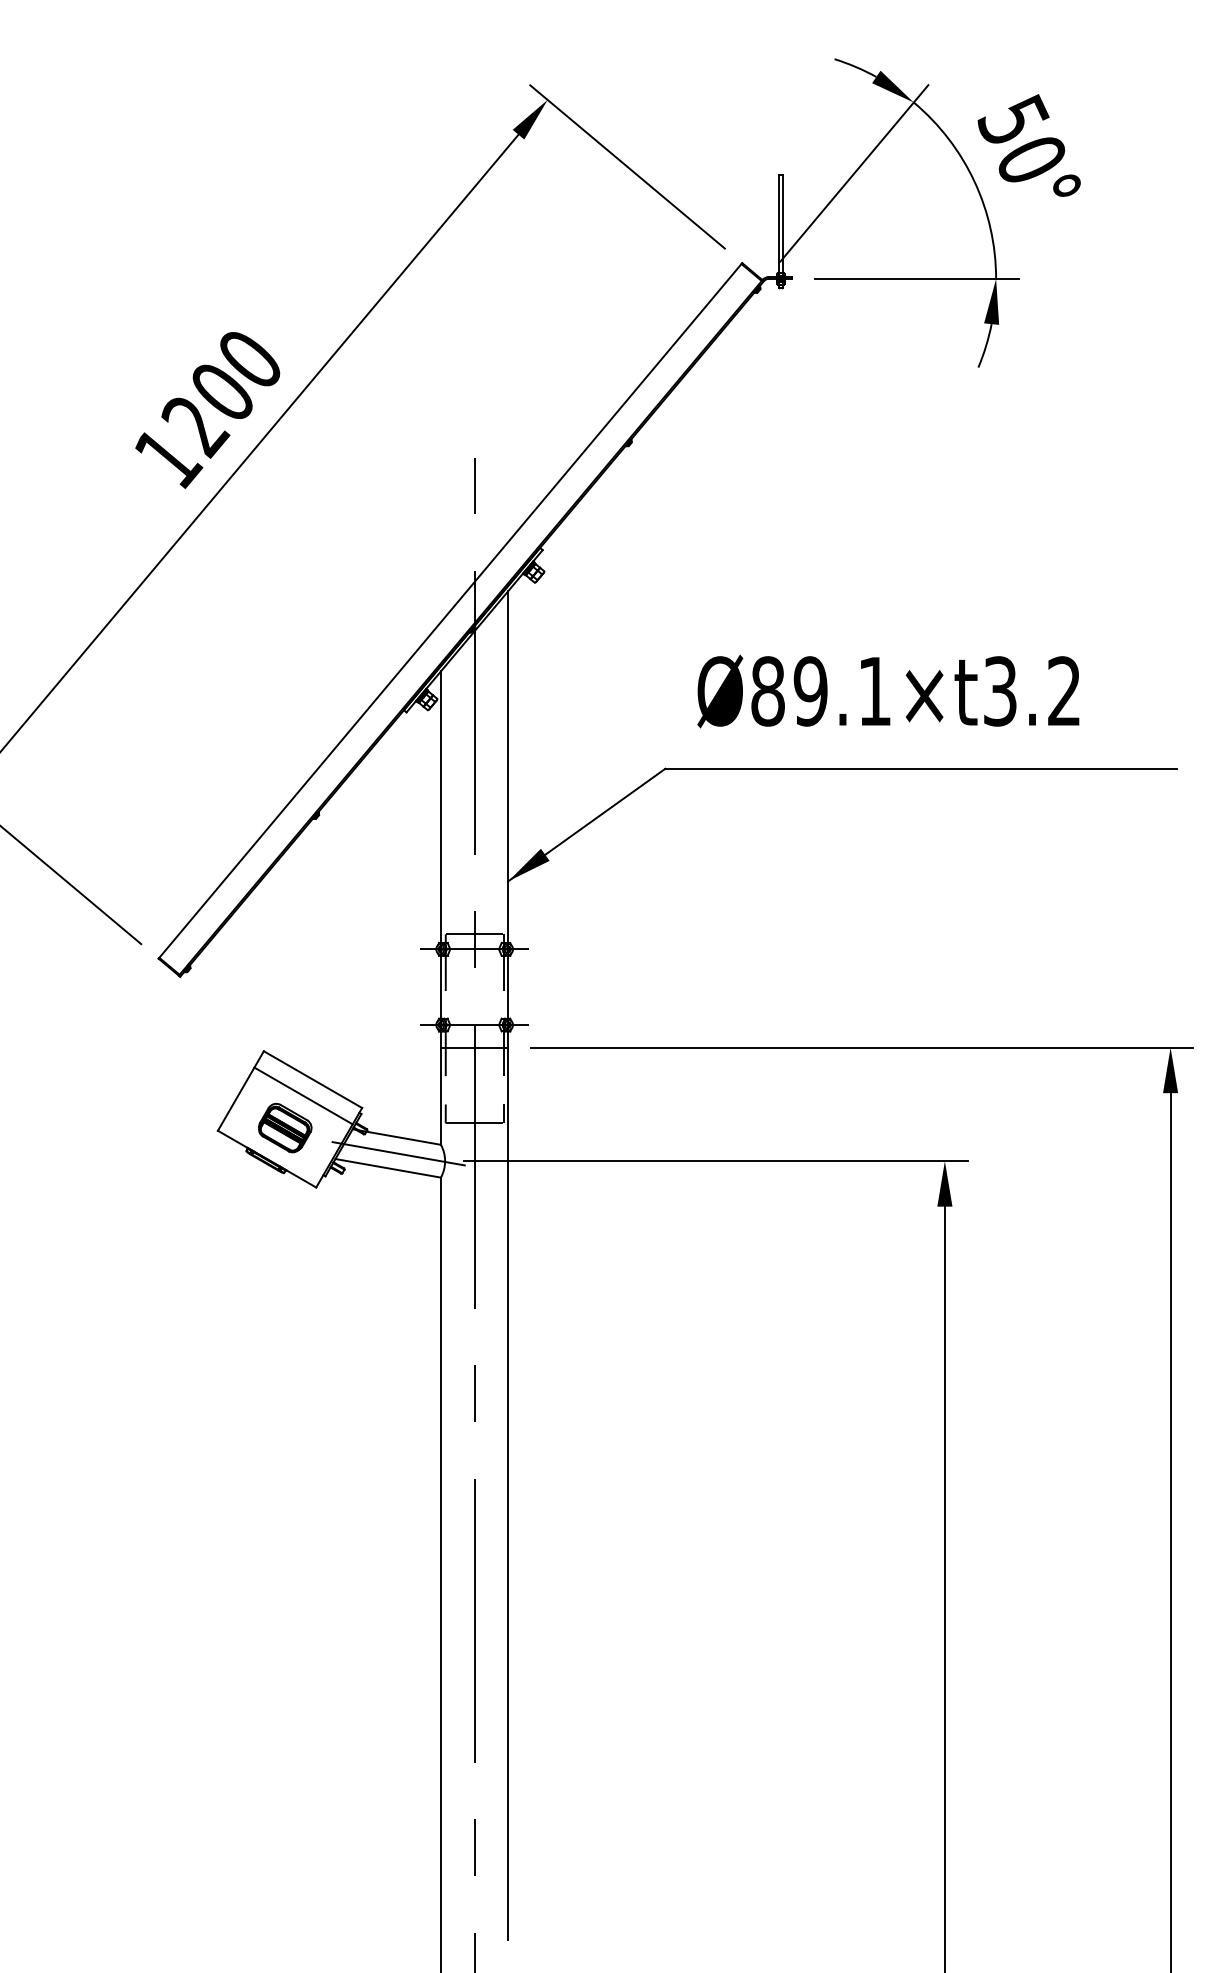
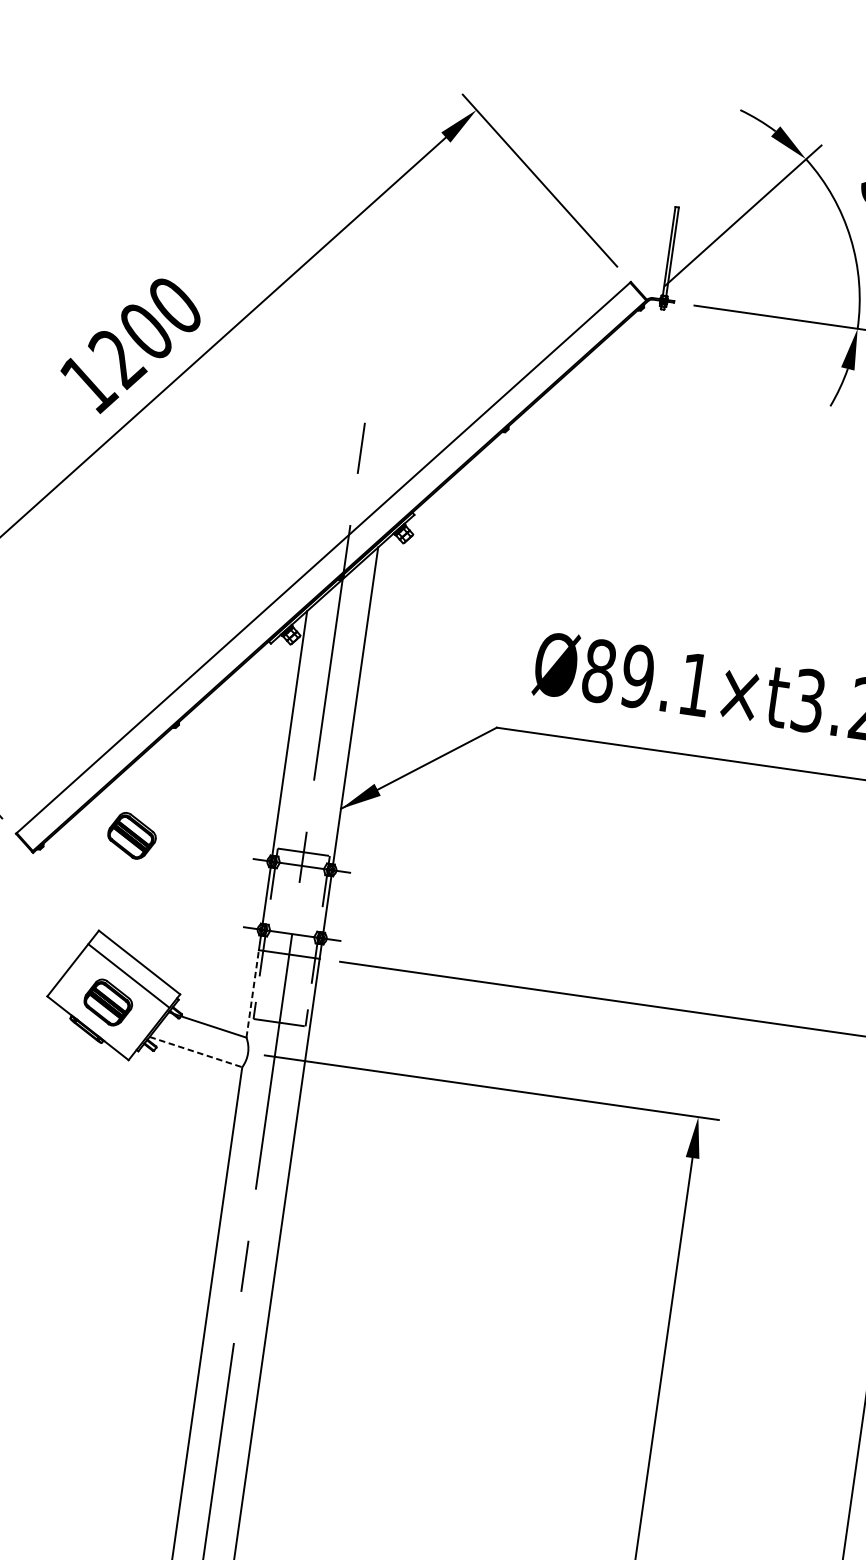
part: (285, 942) -> (132, 835), added
line: (440, 1096) -> (252, 994), solid -> dashed
line: (398, 1153) -> (207, 1040), removed
line: (388, 1168) -> (196, 1052), solid -> dashed

